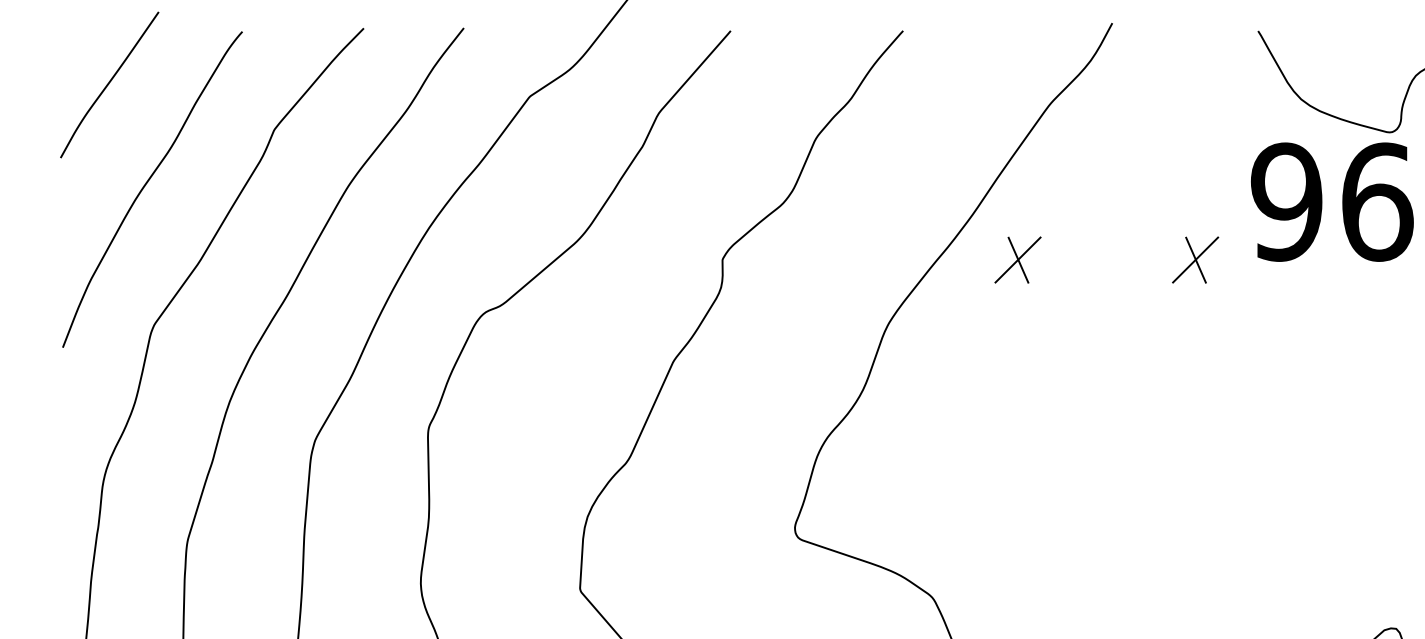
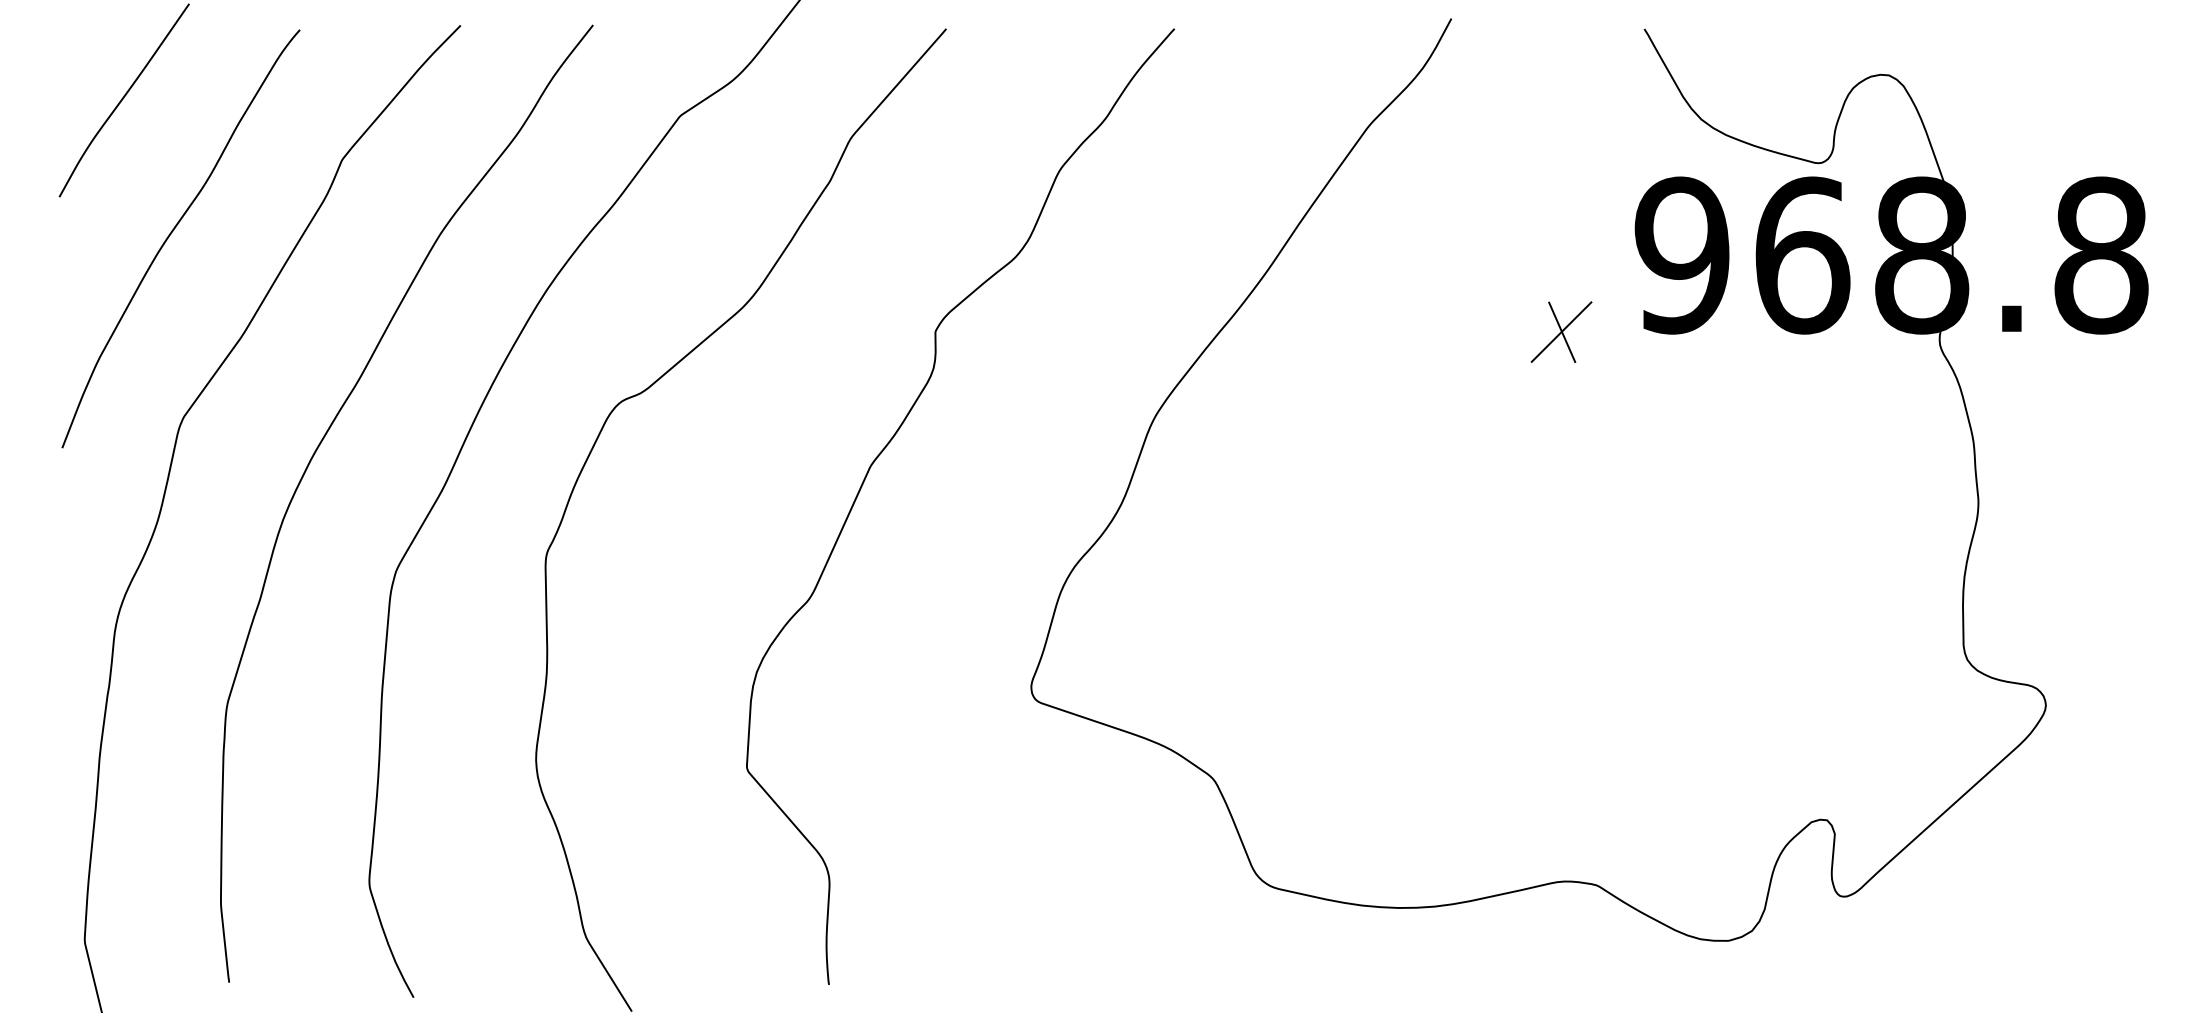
part: (1017, 259) -> (1326, 331), removed

